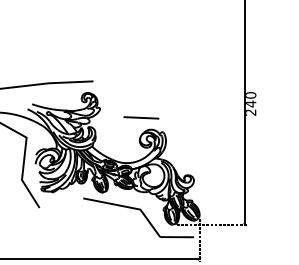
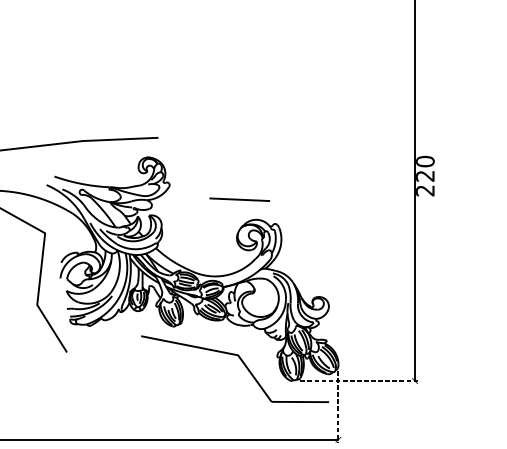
text: (251, 103) -> (426, 175), 240 -> 220

